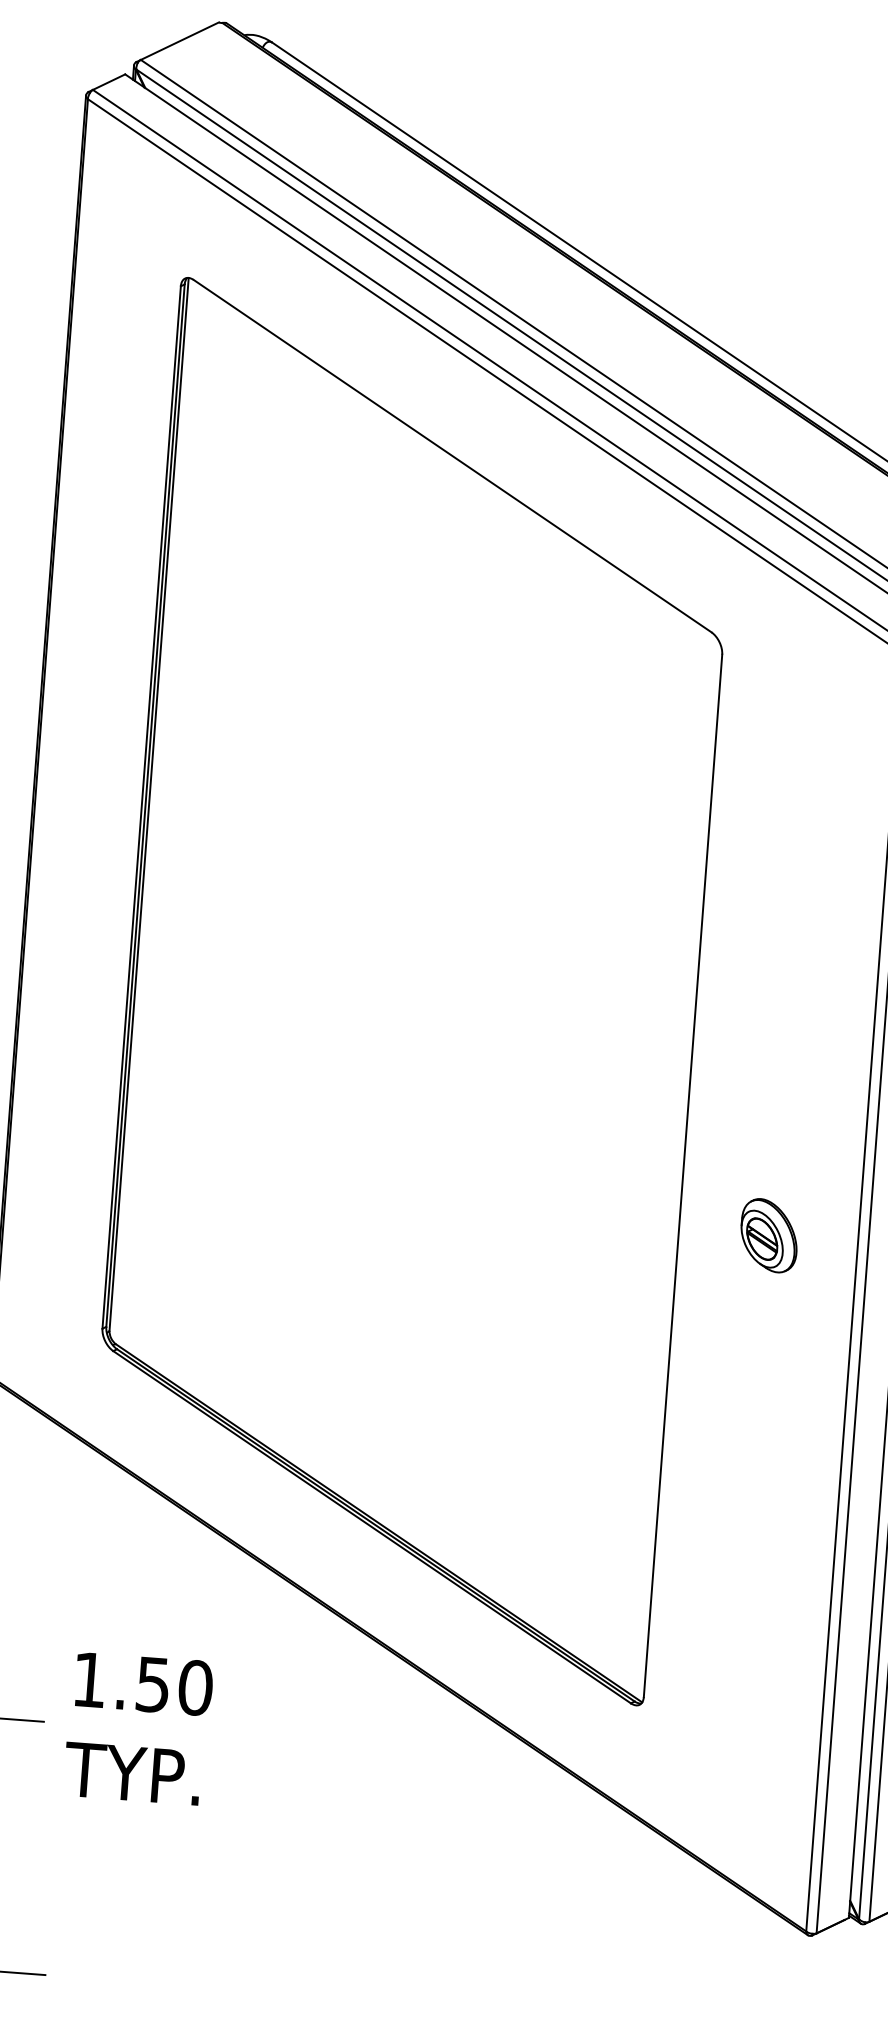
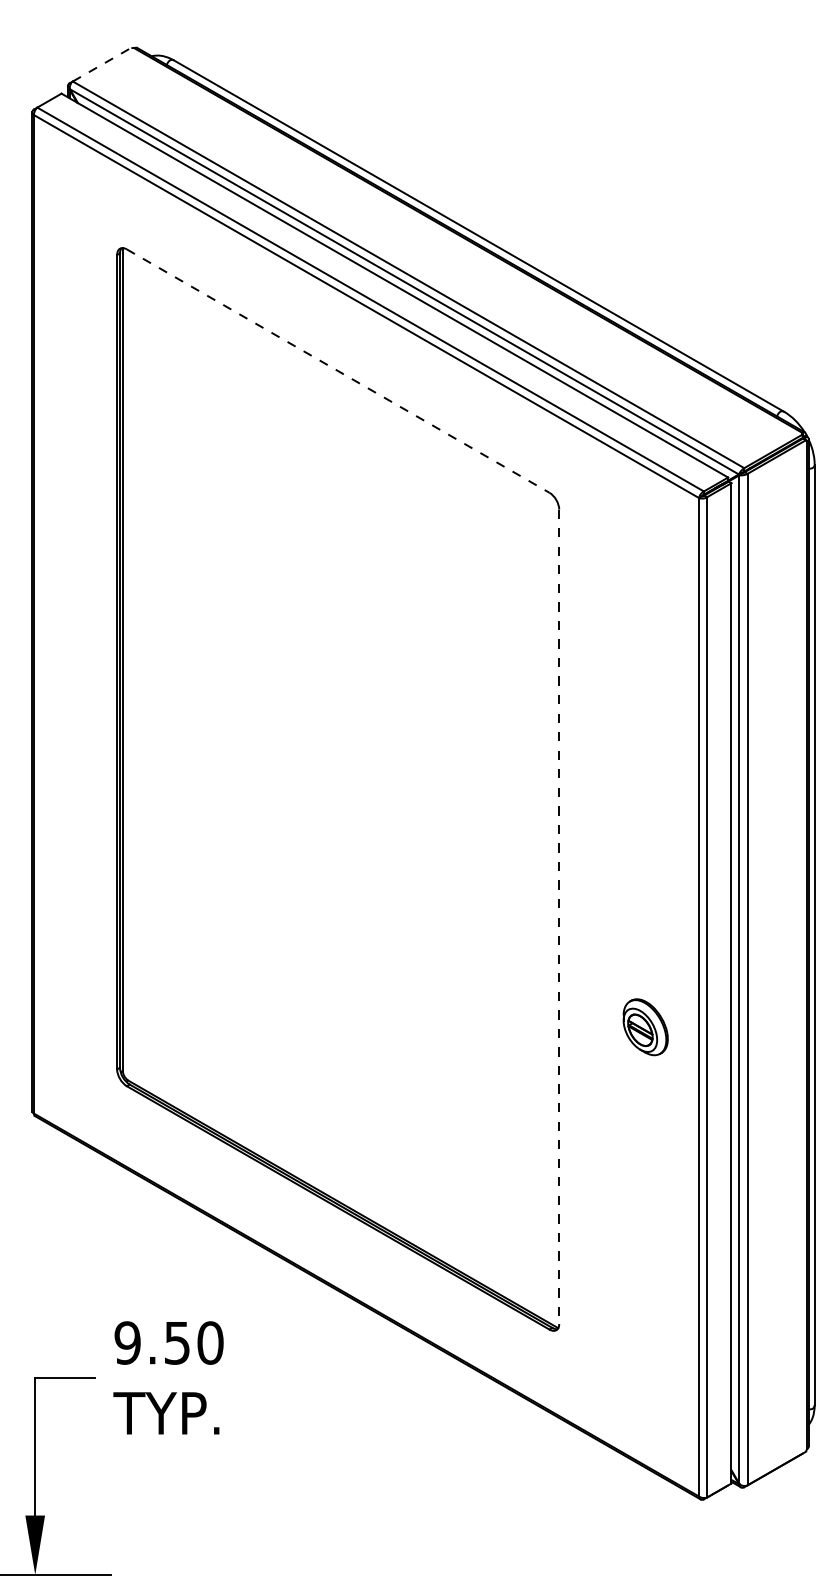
line: (180, 41) -> (102, 64), solid -> dashed
line: (452, 456) -> (338, 371), solid -> dashed
line: (683, 1176) -> (559, 917), solid -> dashed
part: (768, 1236) -> (645, 1027), moved
text: (89, 1679) -> (127, 1342), 1.50 -> 9.50

